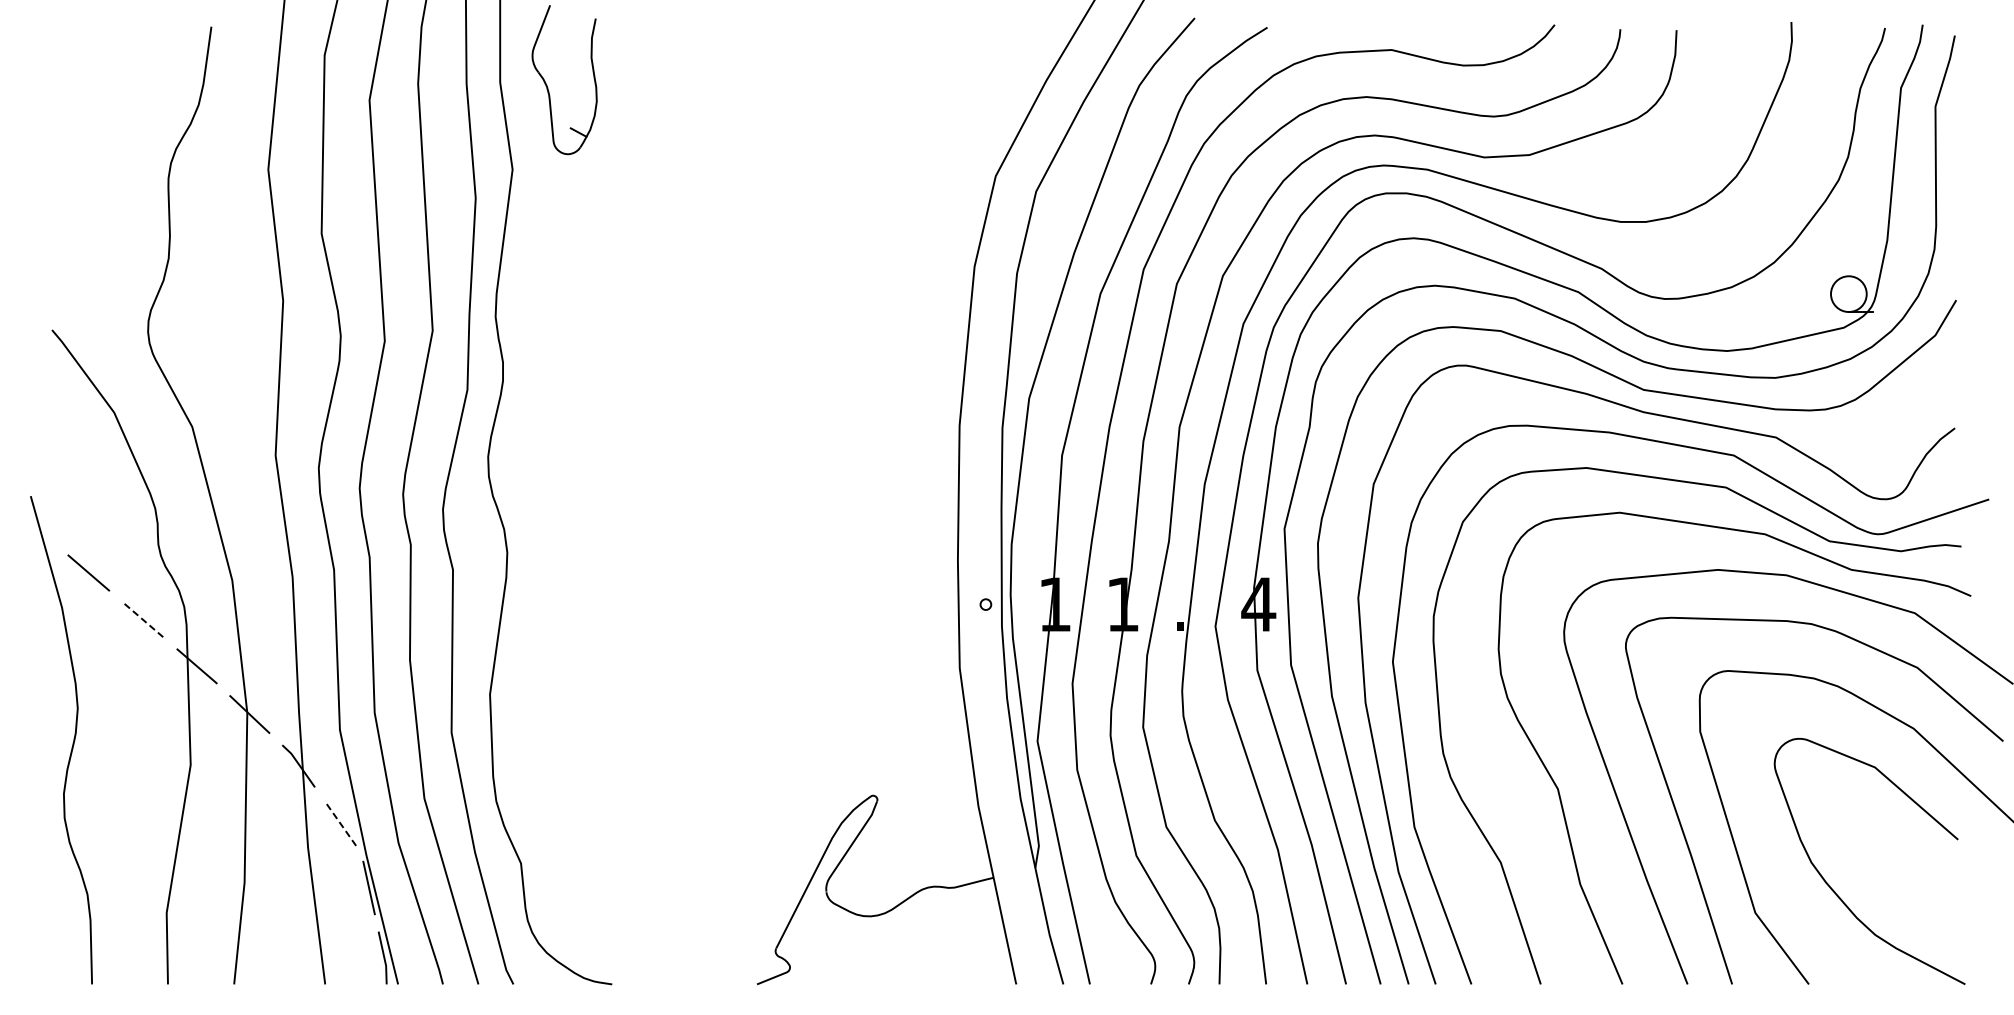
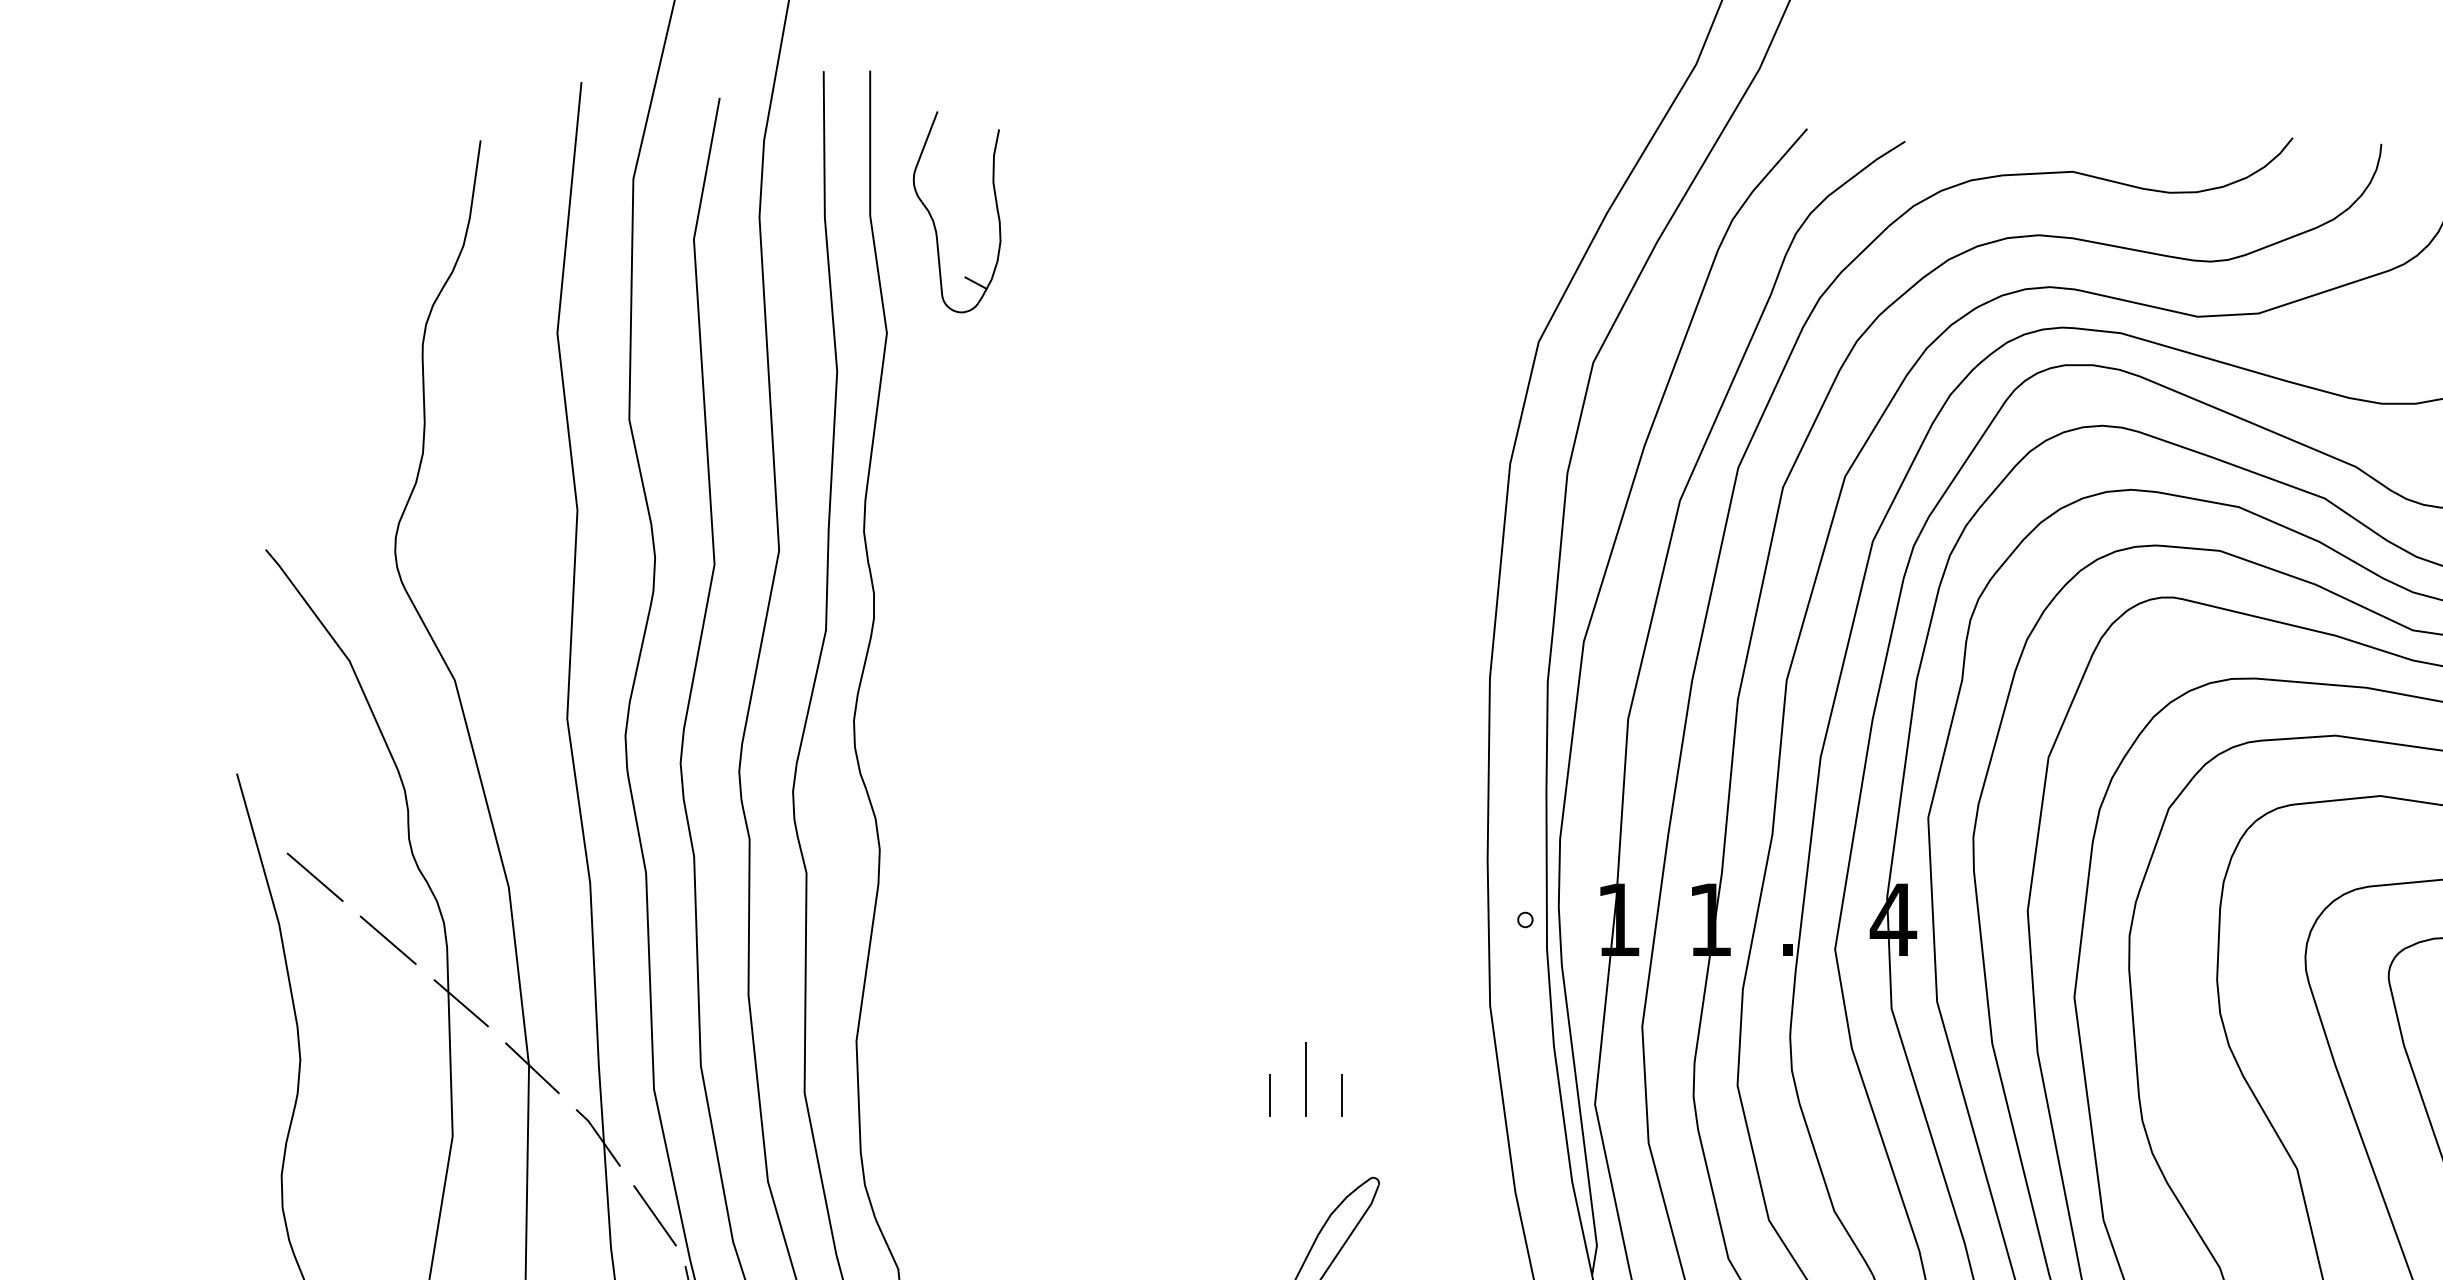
line: (142, 619) -> (387, 940), dashed -> solid
line: (823, 722) -> (1306, 1078), added
line: (796, 734) -> (1269, 1095), added
line: (849, 734) -> (1341, 1095), added
line: (340, 823) -> (654, 1215), dashed -> solid

